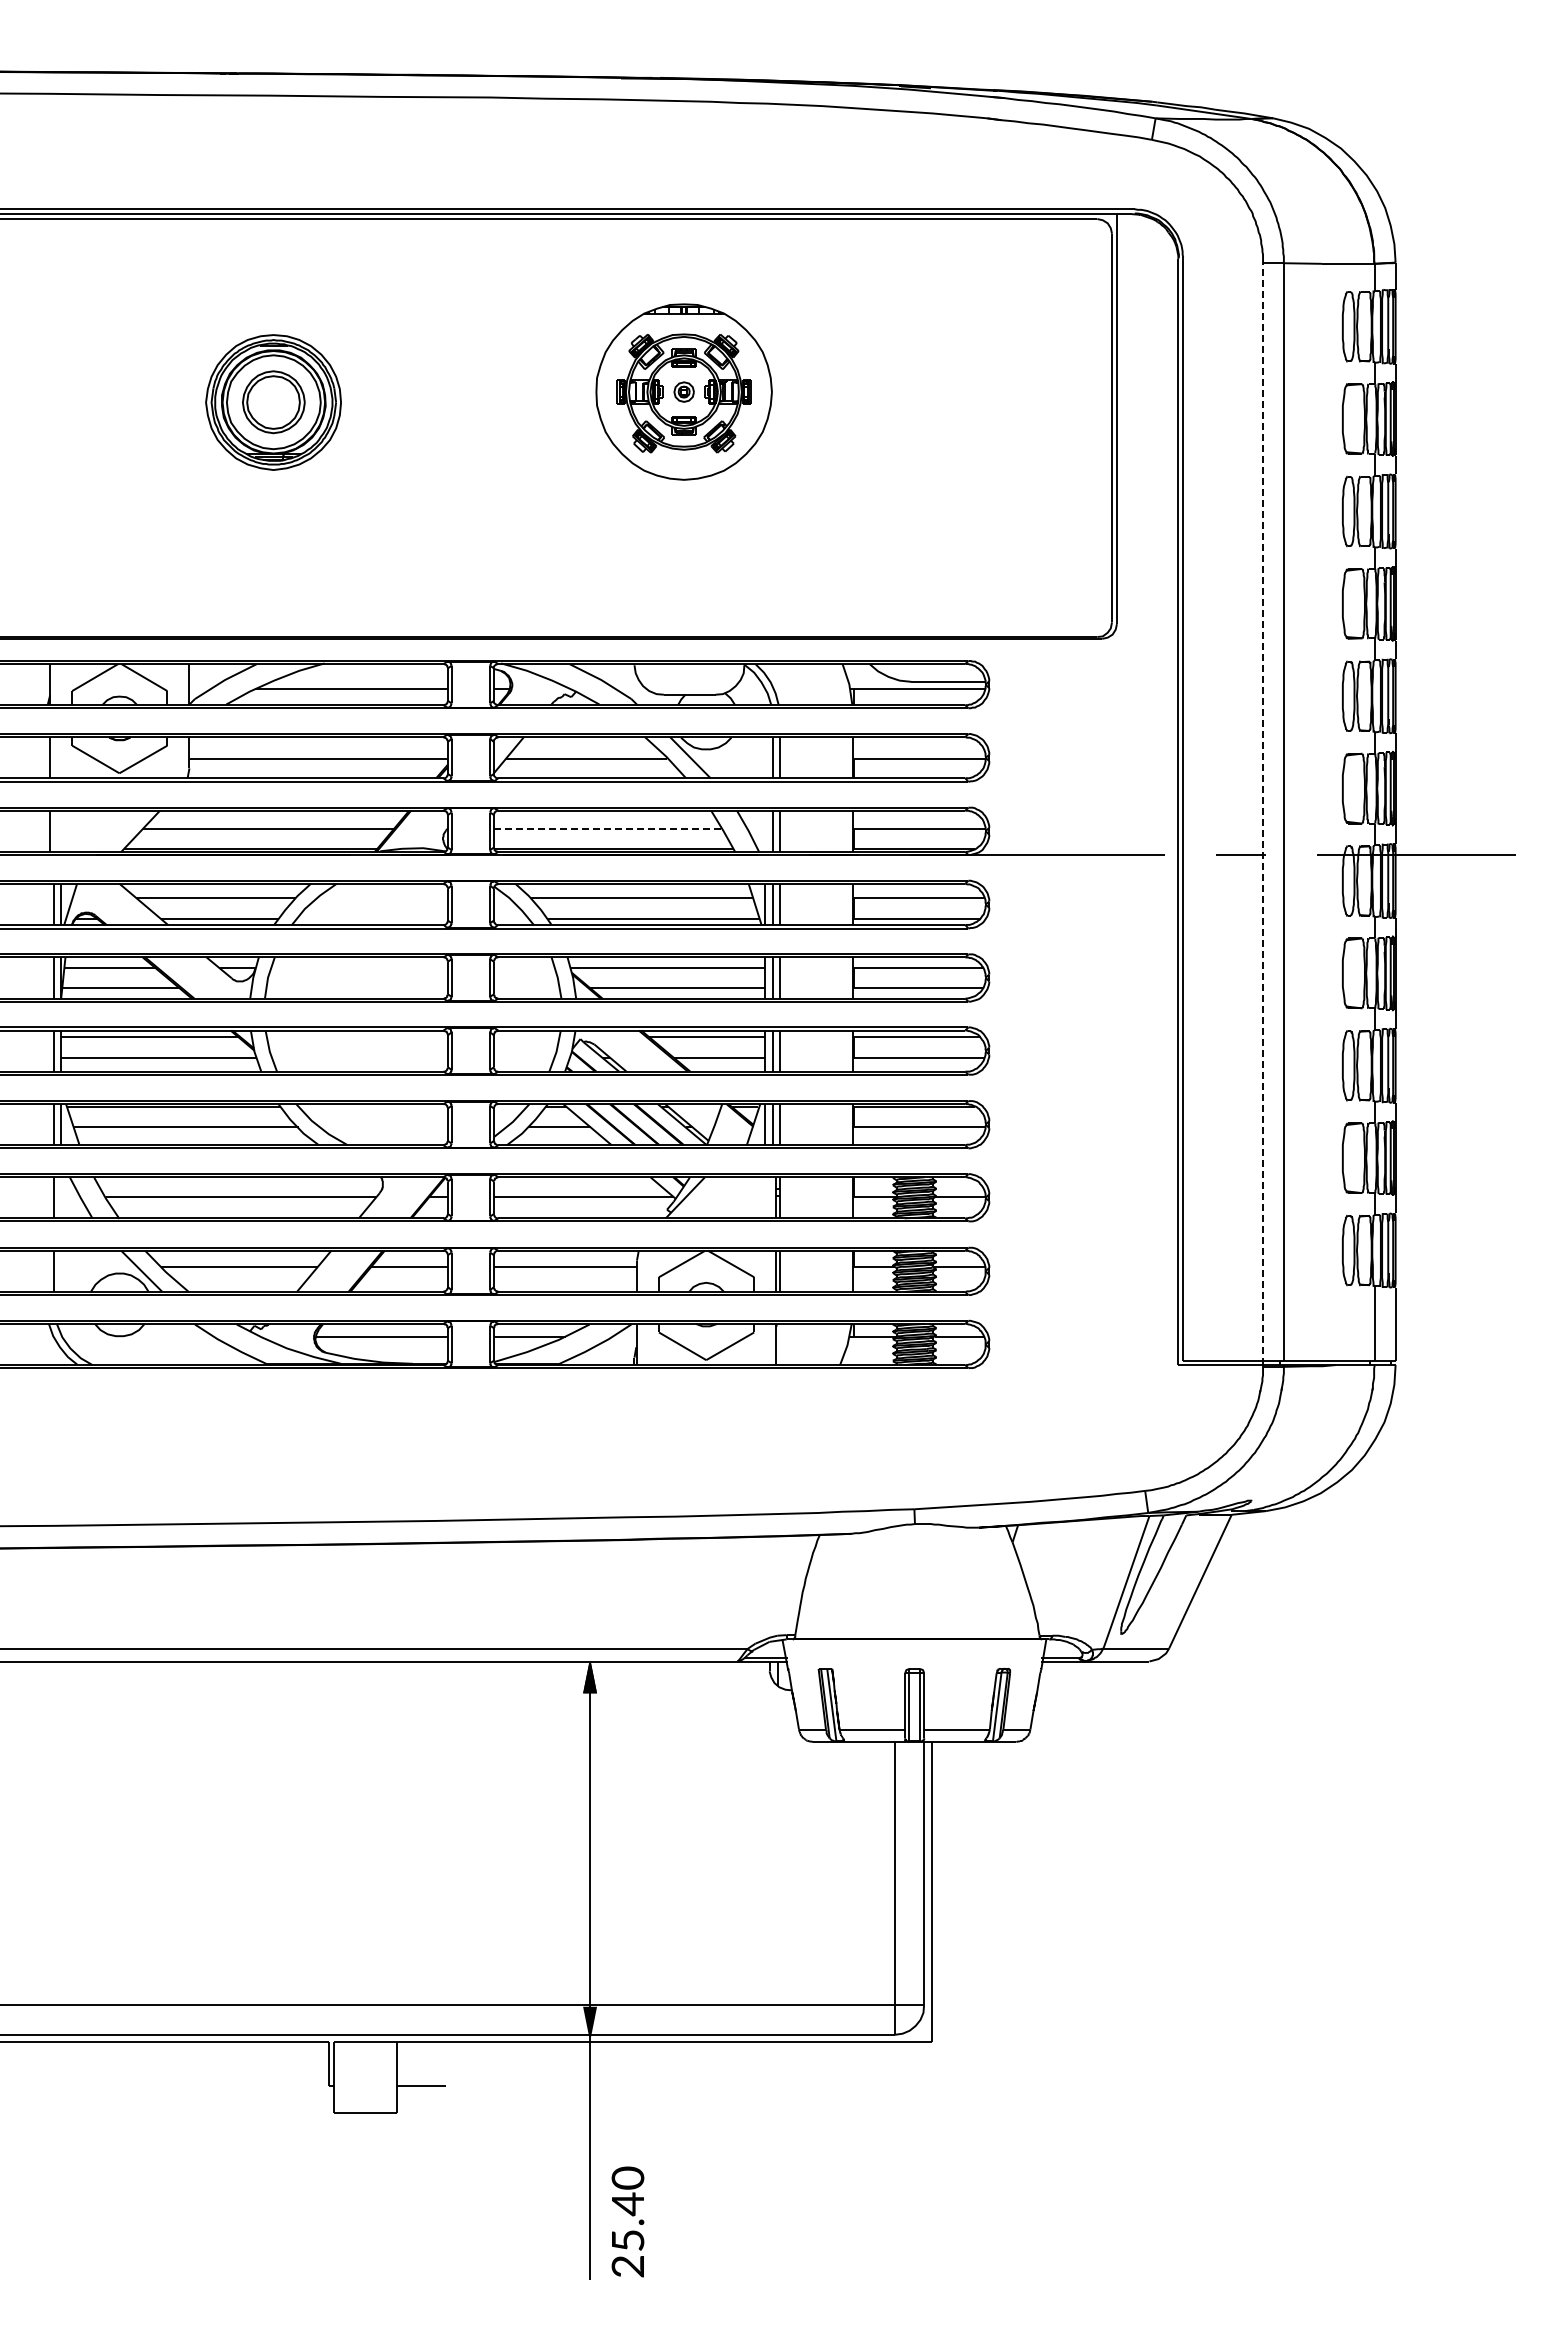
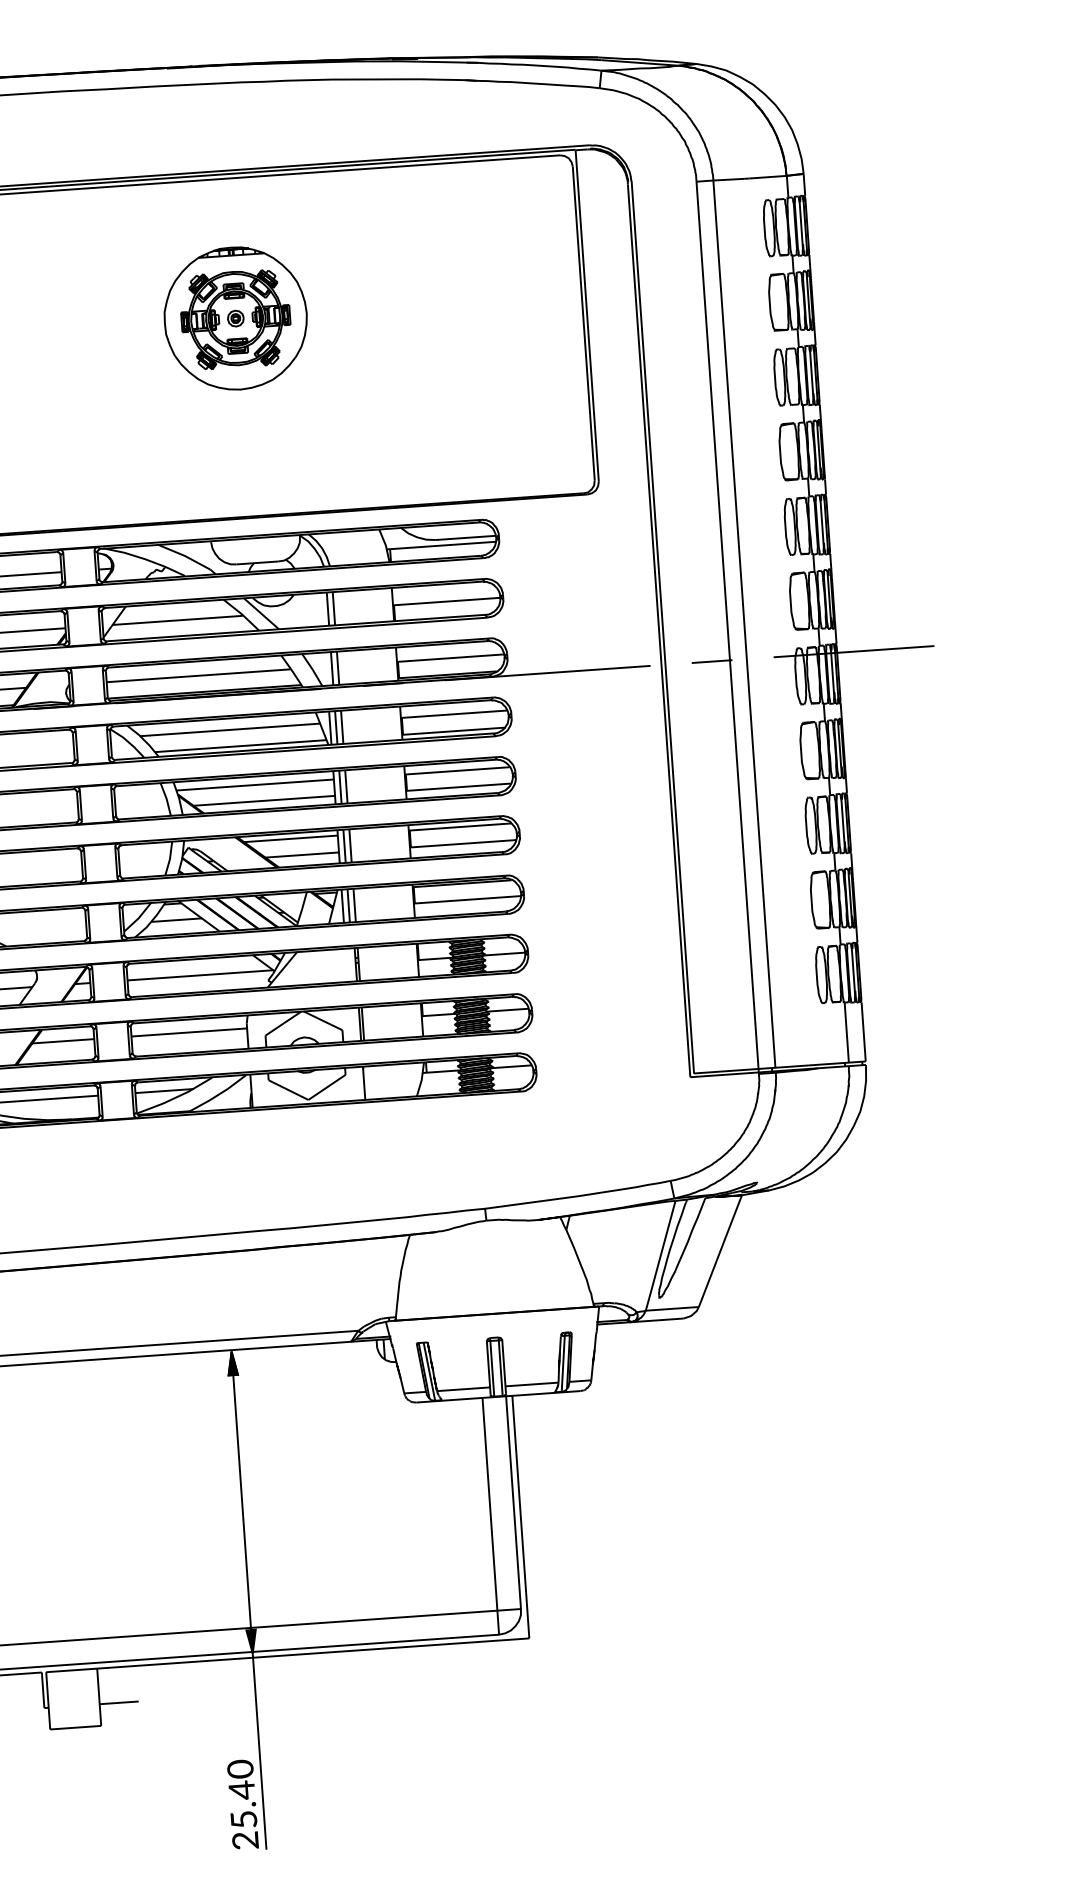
line: (1263, 814) -> (728, 627), dashed -> solid
line: (607, 828) -> (198, 675), dashed -> solid
text: (627, 2221) -> (242, 1804), moved

